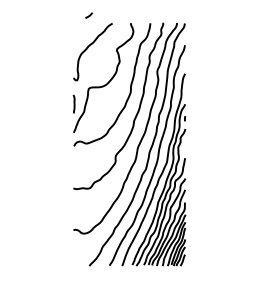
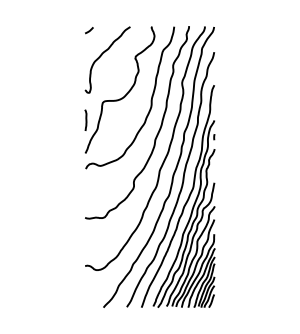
curve: (88, 15) -> (88, 30), moved

